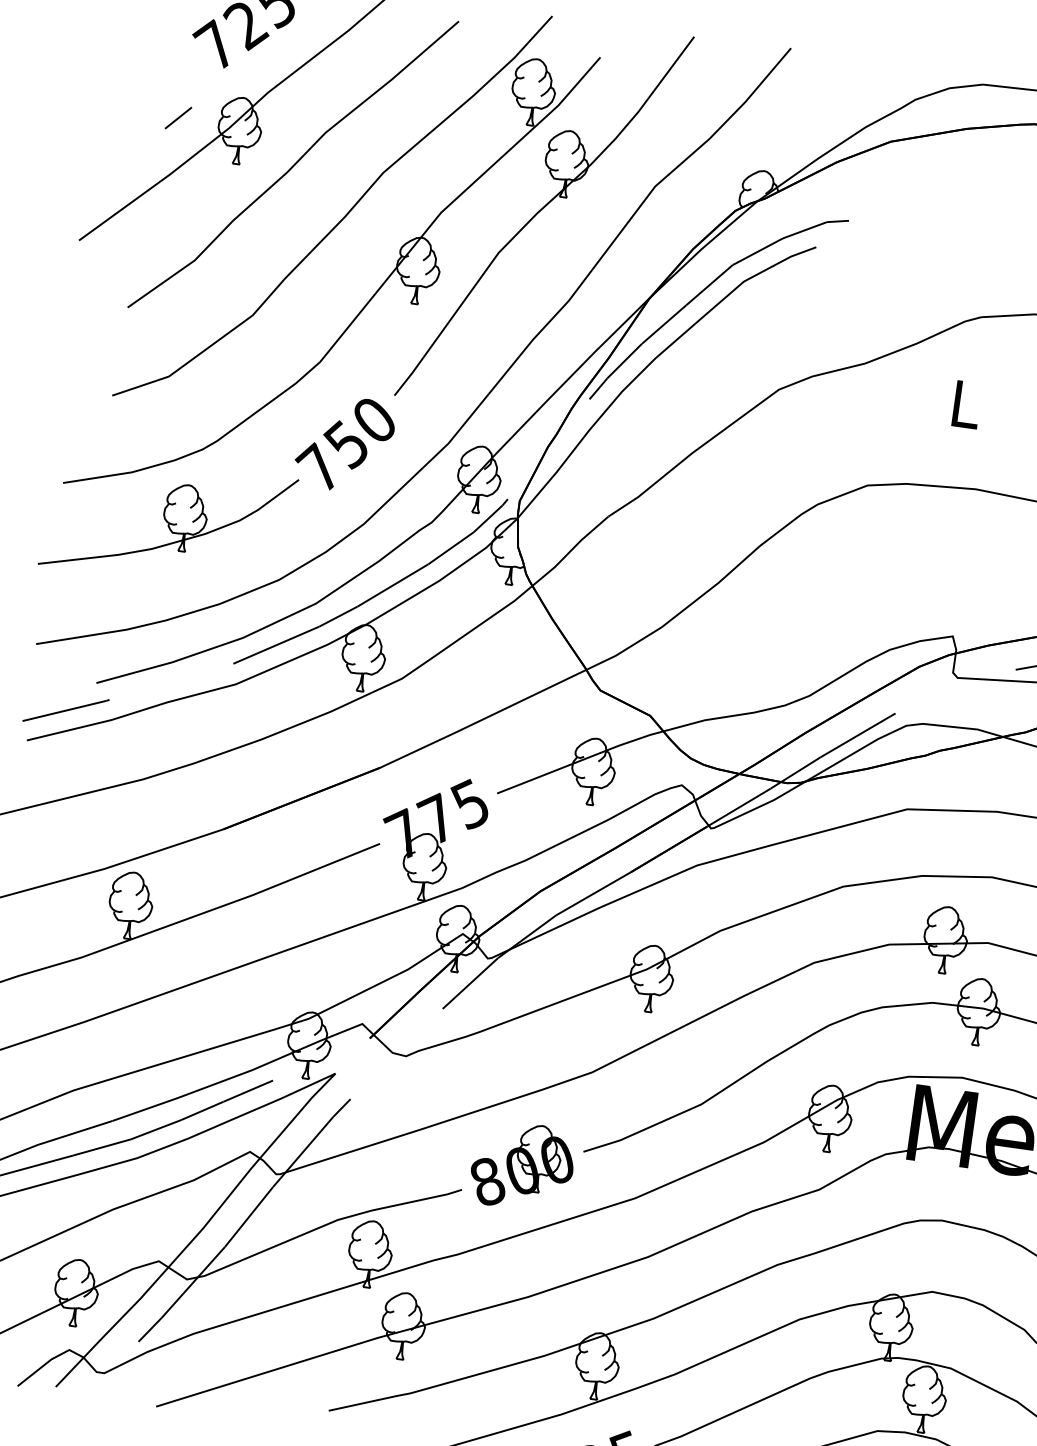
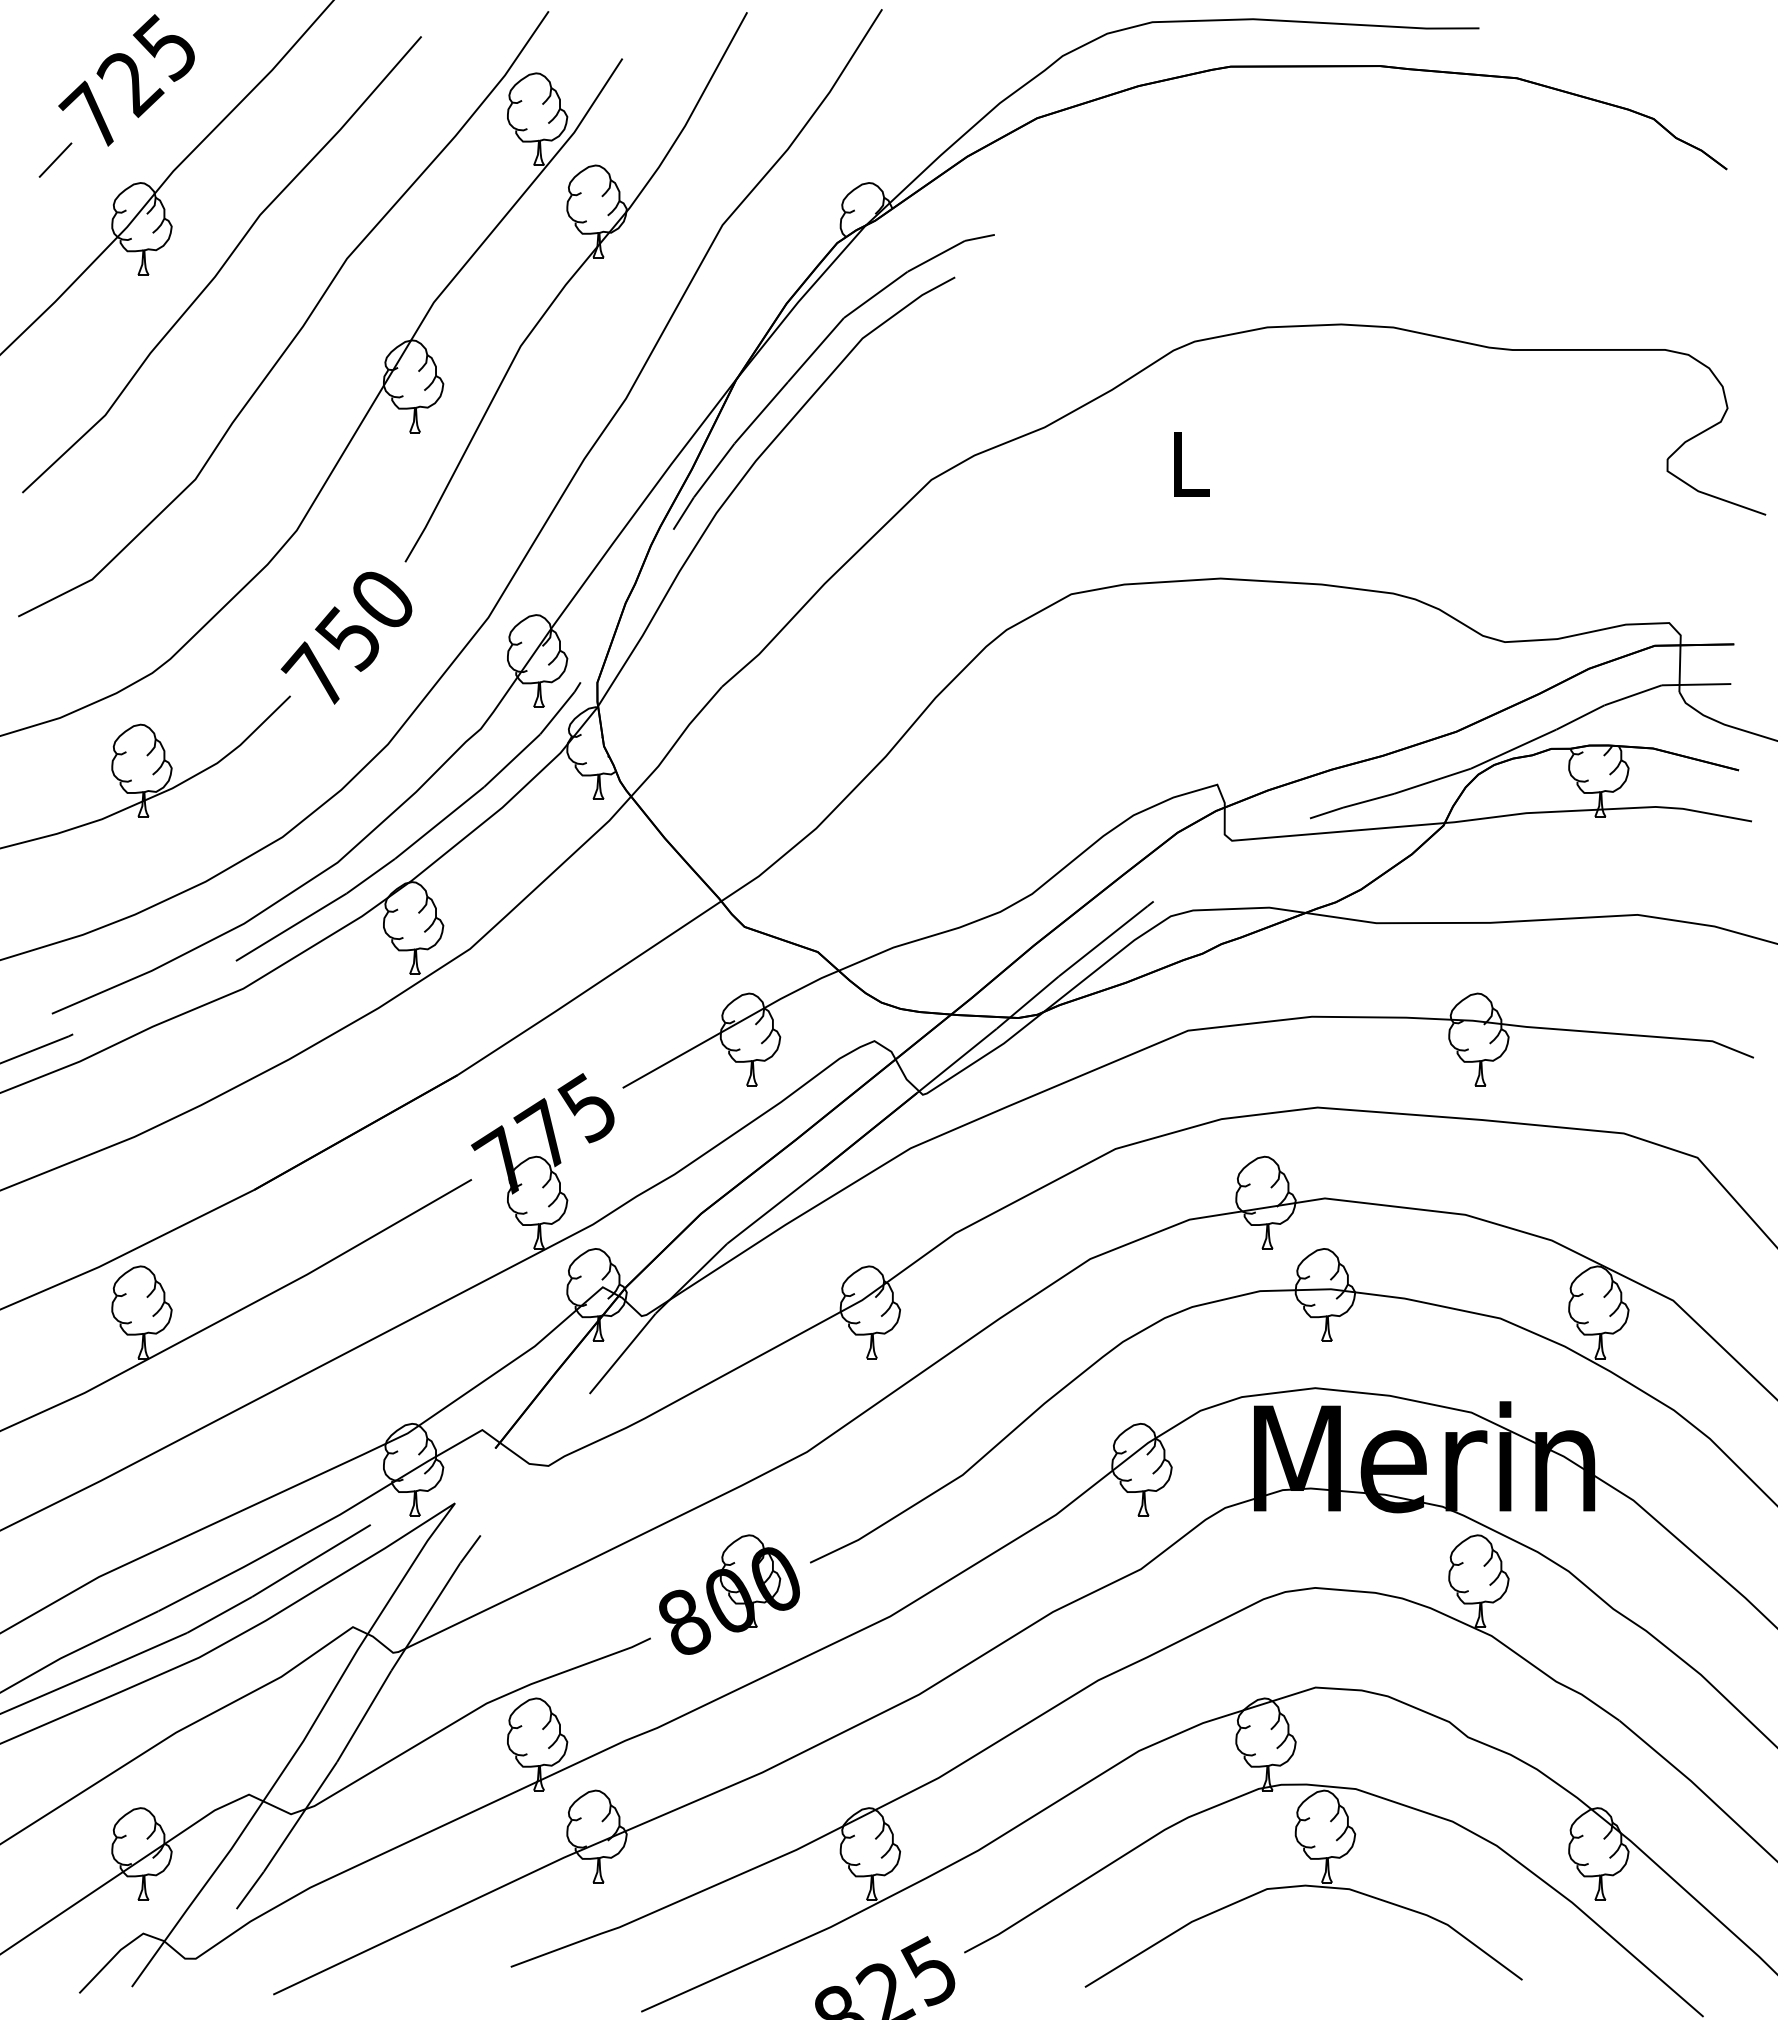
line: (178, 117) -> (55, 159), moved

